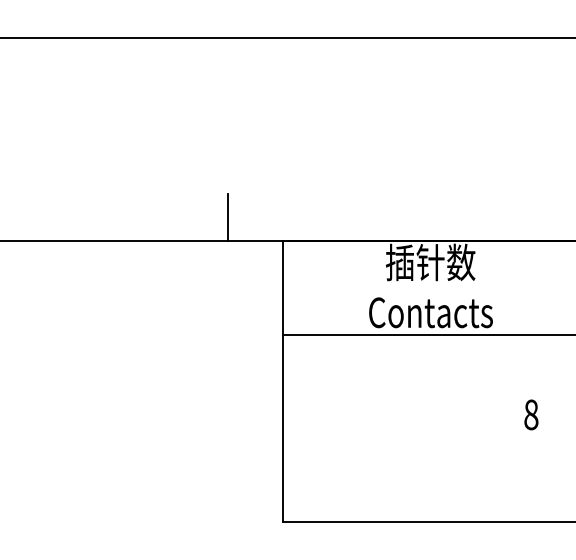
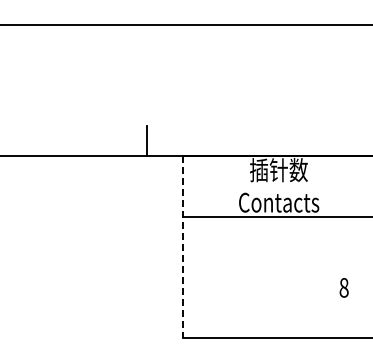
line: (283, 381) -> (183, 247), solid -> dashed
text: (530, 414) -> (343, 287), moved

